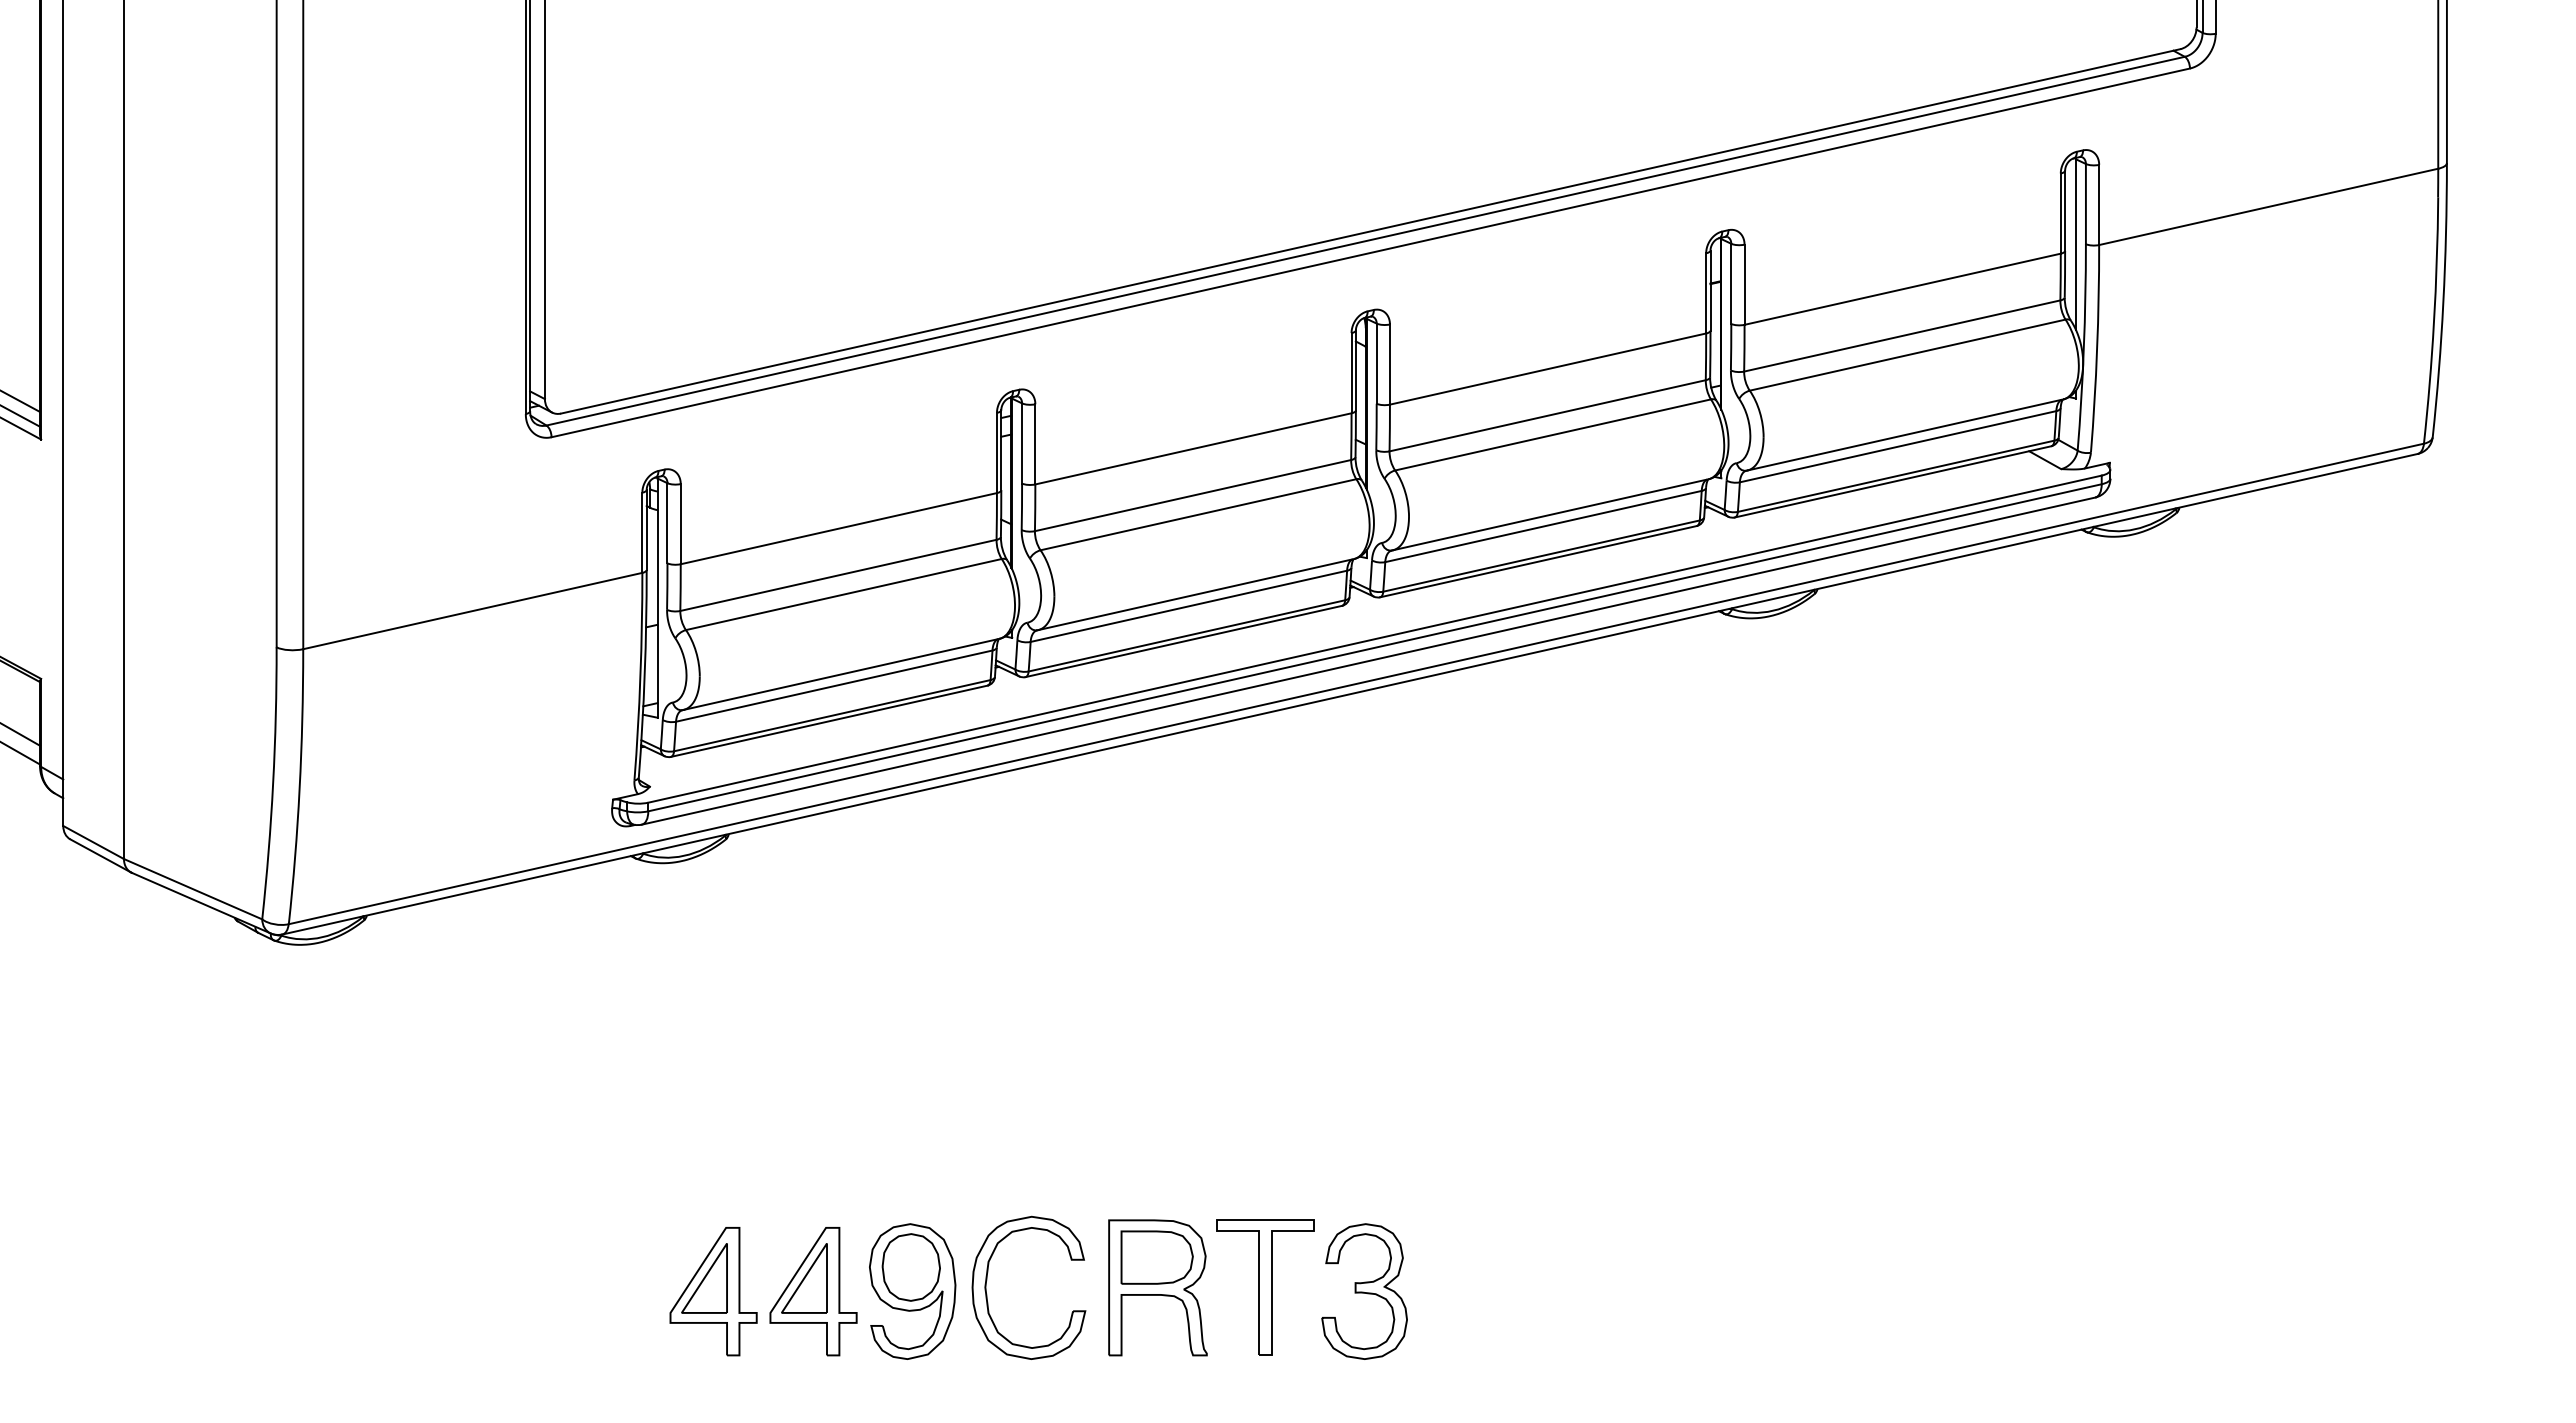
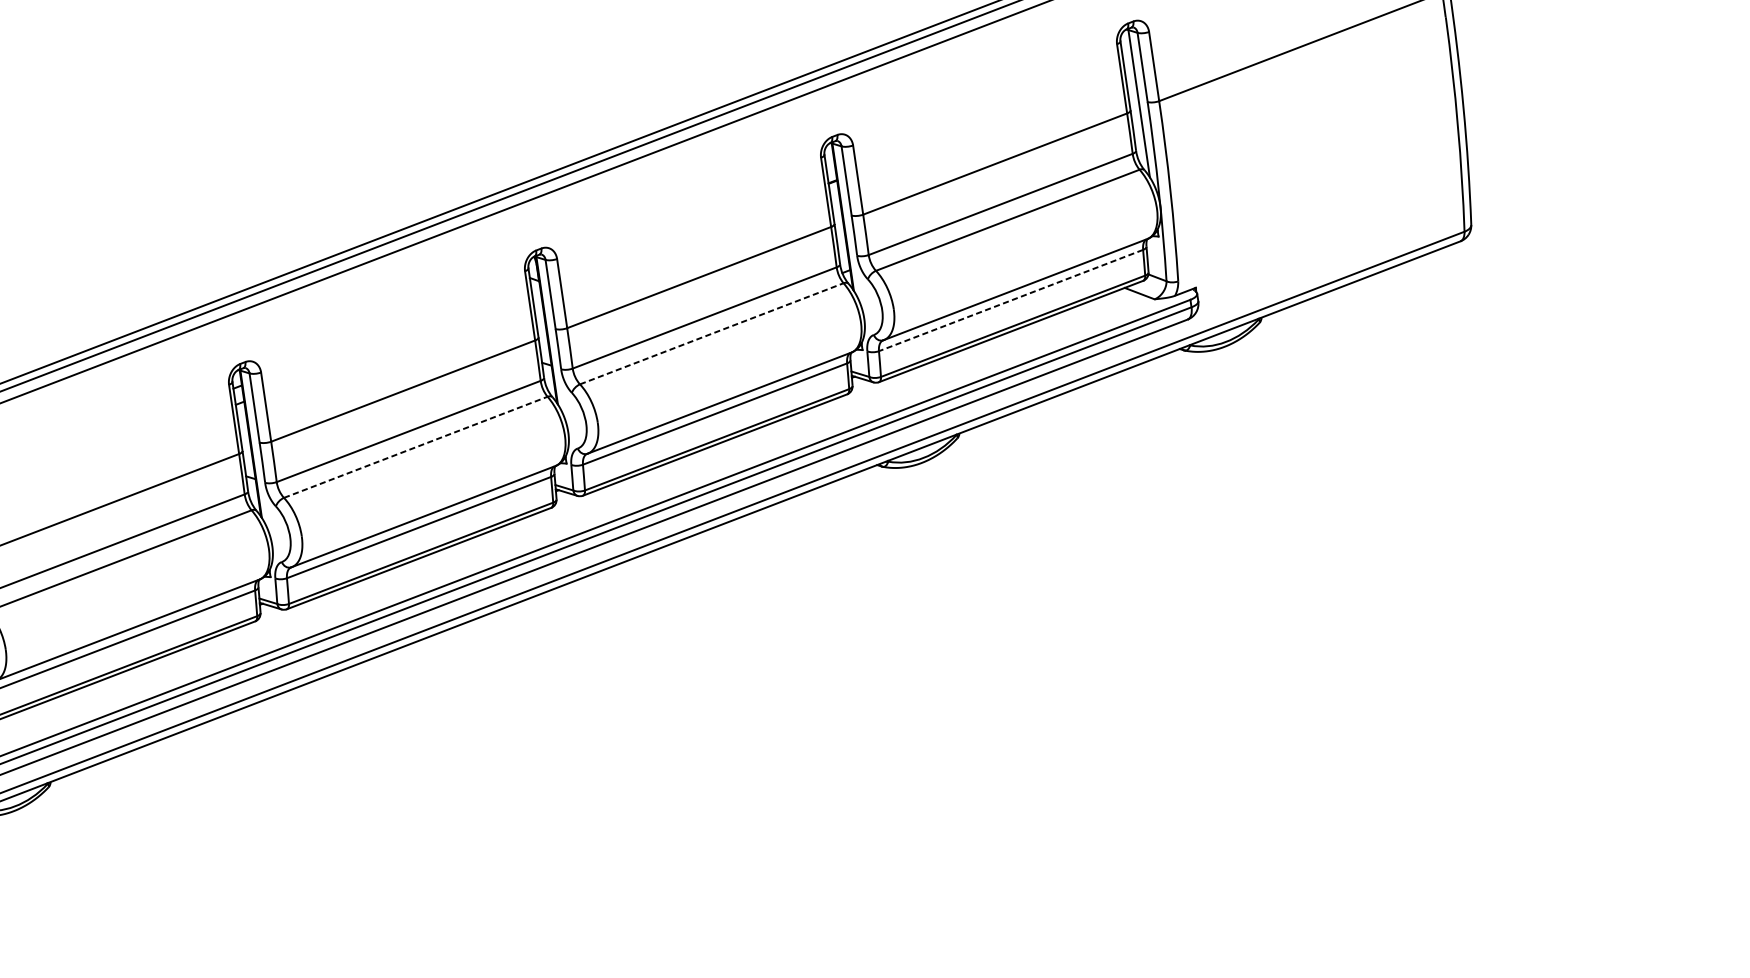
line: (1553, 434) -> (712, 333), solid -> dashed
line: (1897, 446) -> (1010, 300), solid -> dashed
line: (1198, 514) -> (415, 447), solid -> dashed

